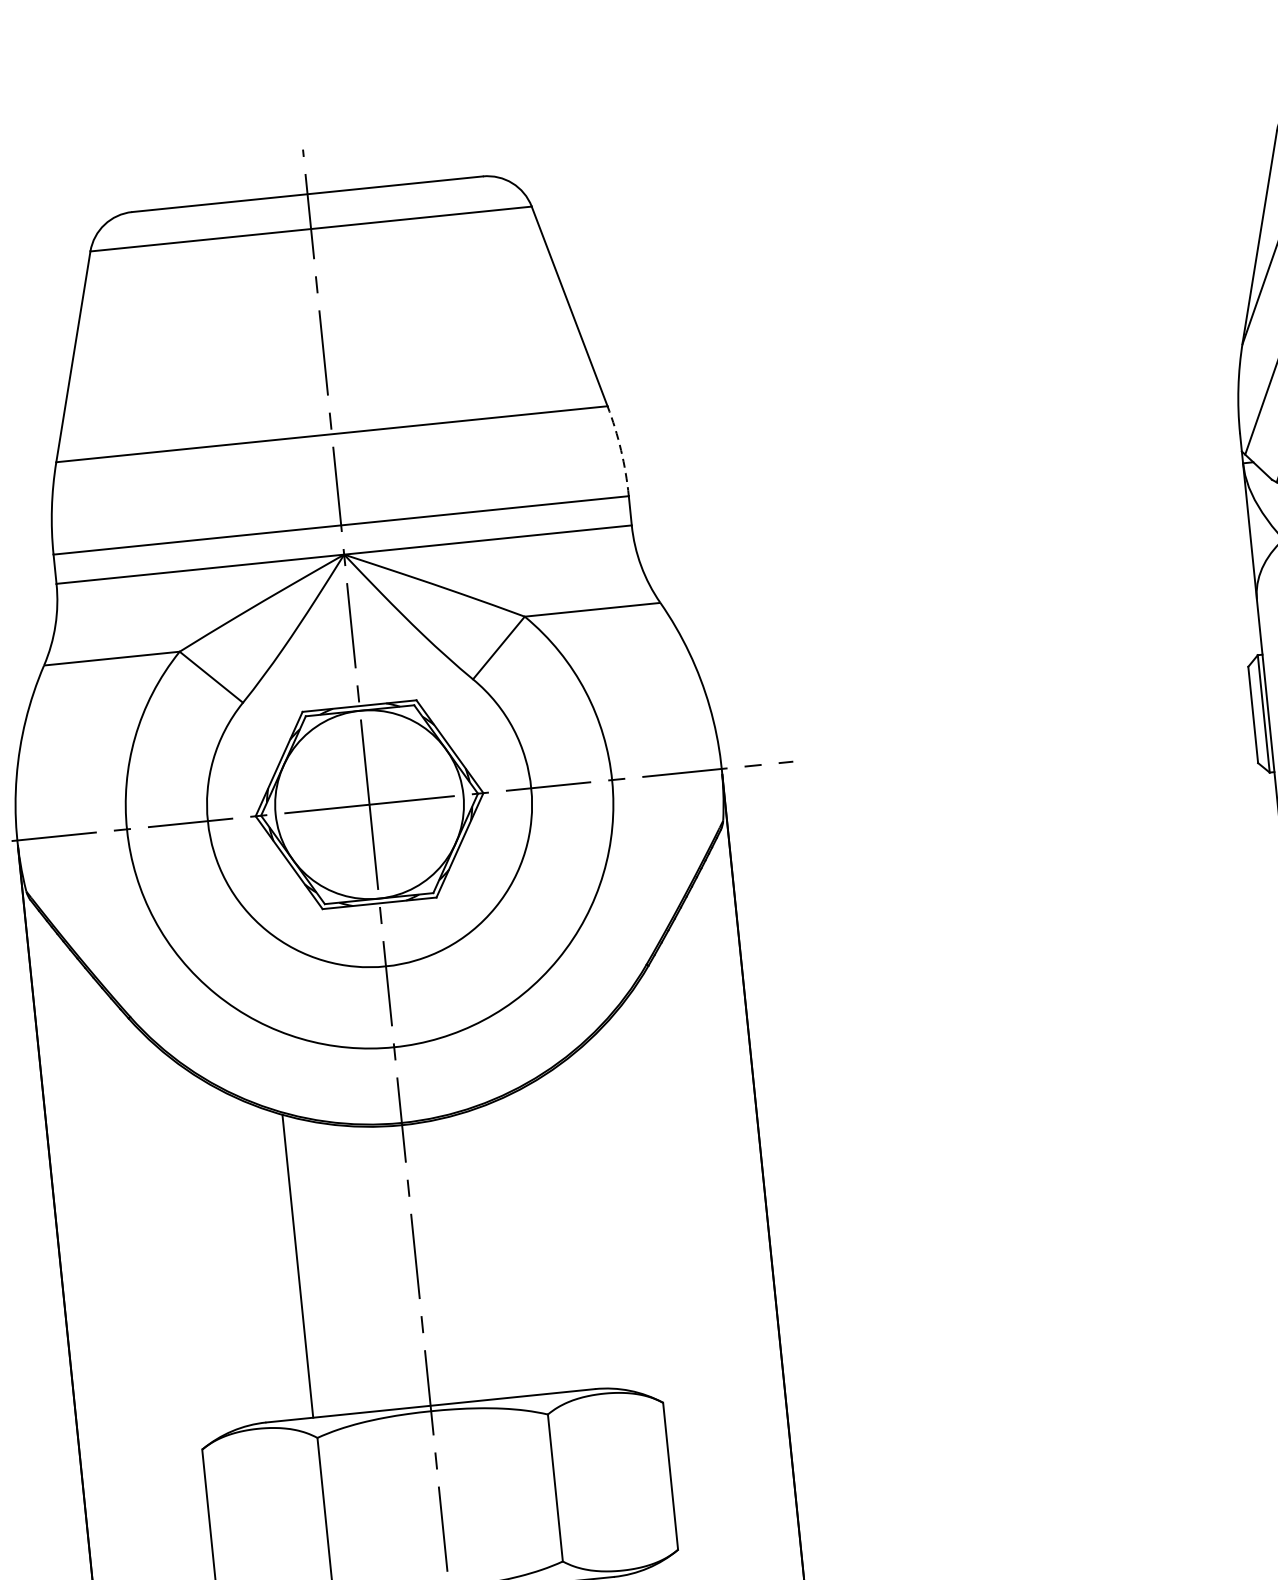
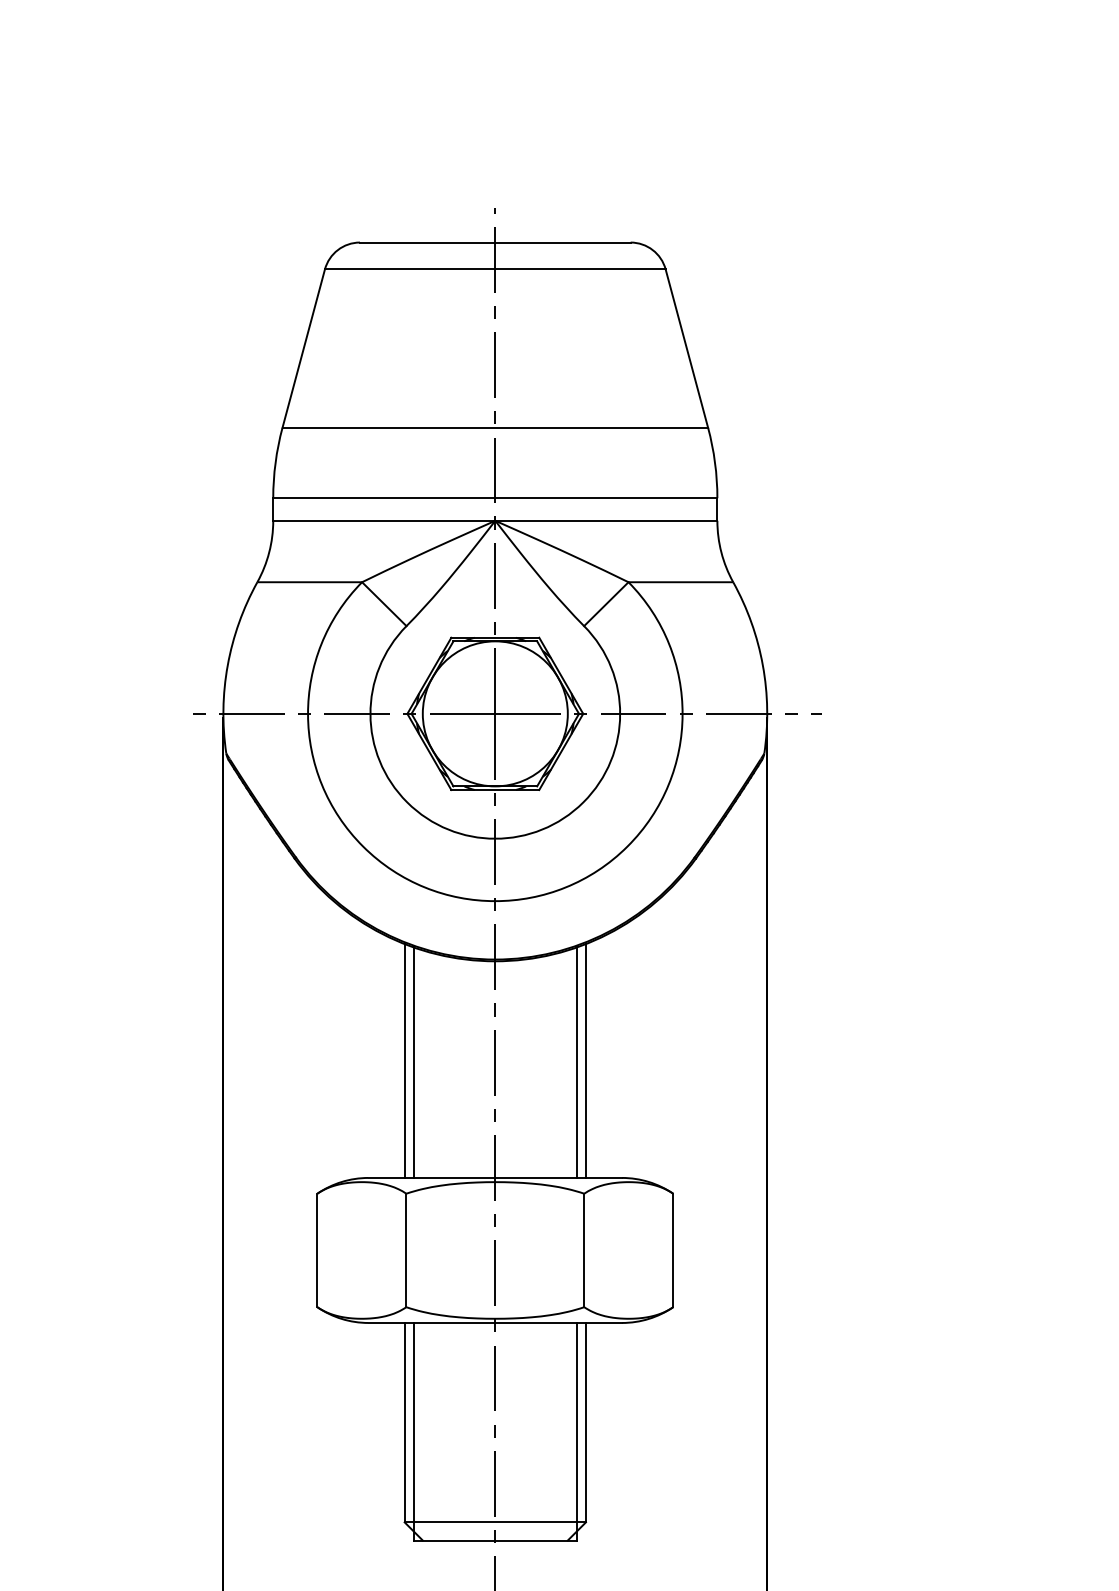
arc: (621, 450) -> (715, 462), dashed -> solid
line: (531, 1241) -> (585, 1060), added
line: (520, 1245) -> (576, 1062), added
line: (309, 1267) -> (413, 1062), added

